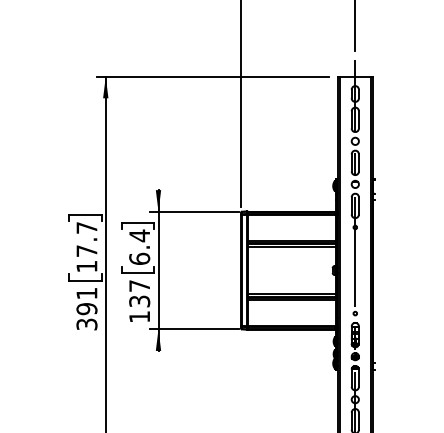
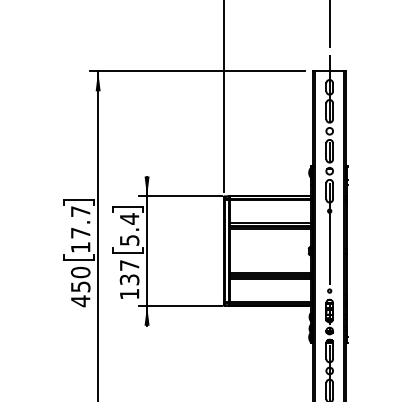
text: (139, 258) -> (129, 239), 6.4 -> 5.4
text: (86, 308) -> (80, 286), 391 -> 450

